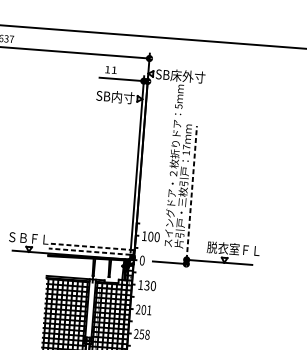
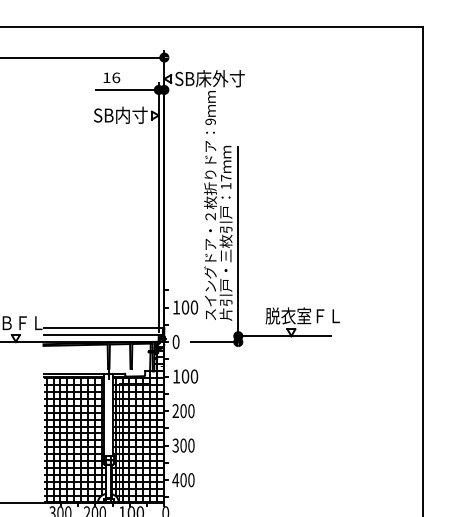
text: (114, 70) -> (116, 77), 11 -> 16
text: (178, 106) -> (210, 121), 5 -> 9
line: (191, 192) -> (238, 241), dashed -> solid
line: (91, 247) -> (103, 328), dashed -> solid
line: (89, 251) -> (101, 335), dashed -> solid
text: (147, 285) -> (185, 376), 130 -> 100
text: (149, 310) -> (191, 411), 201 -> 200
text: (141, 334) -> (183, 445), 258 -> 300

